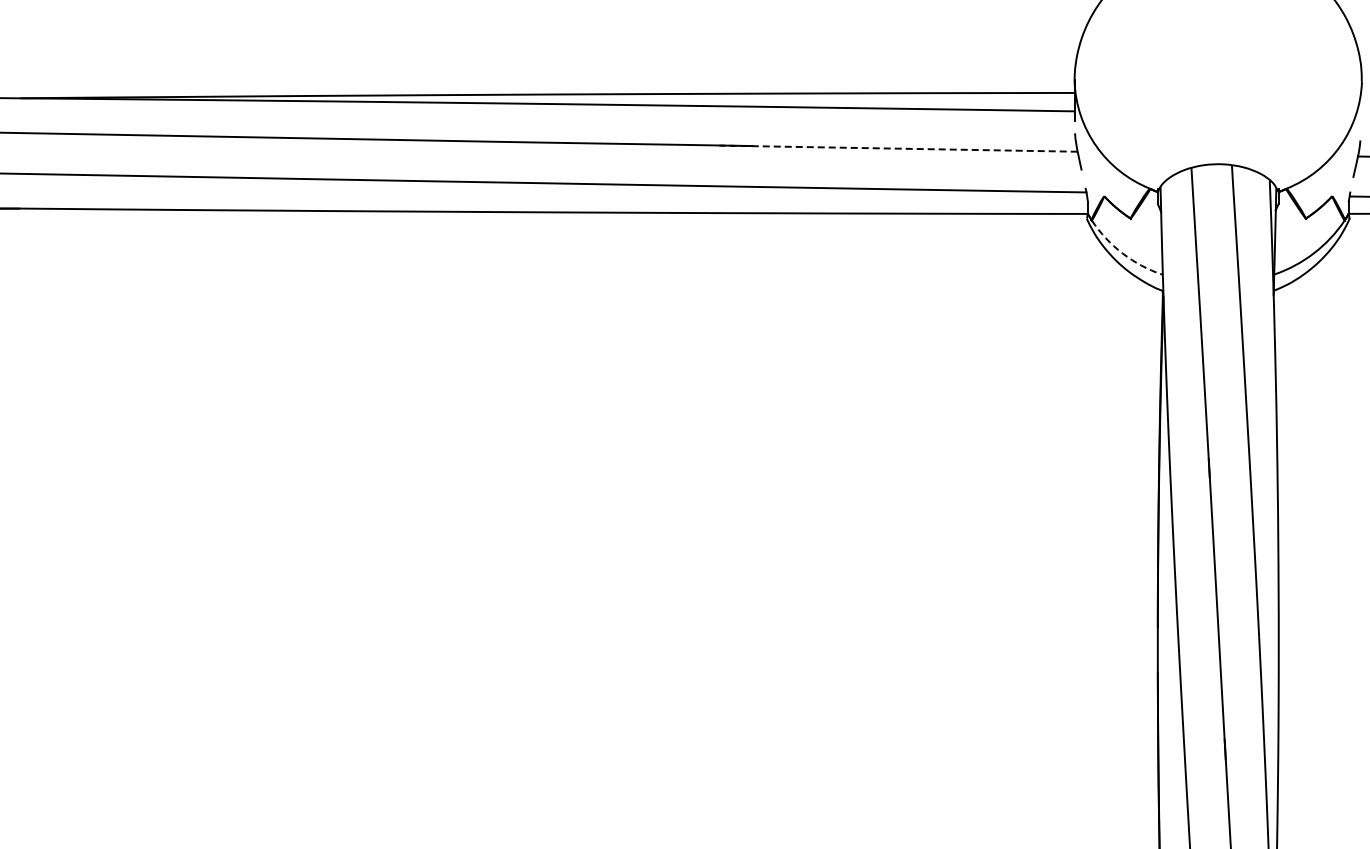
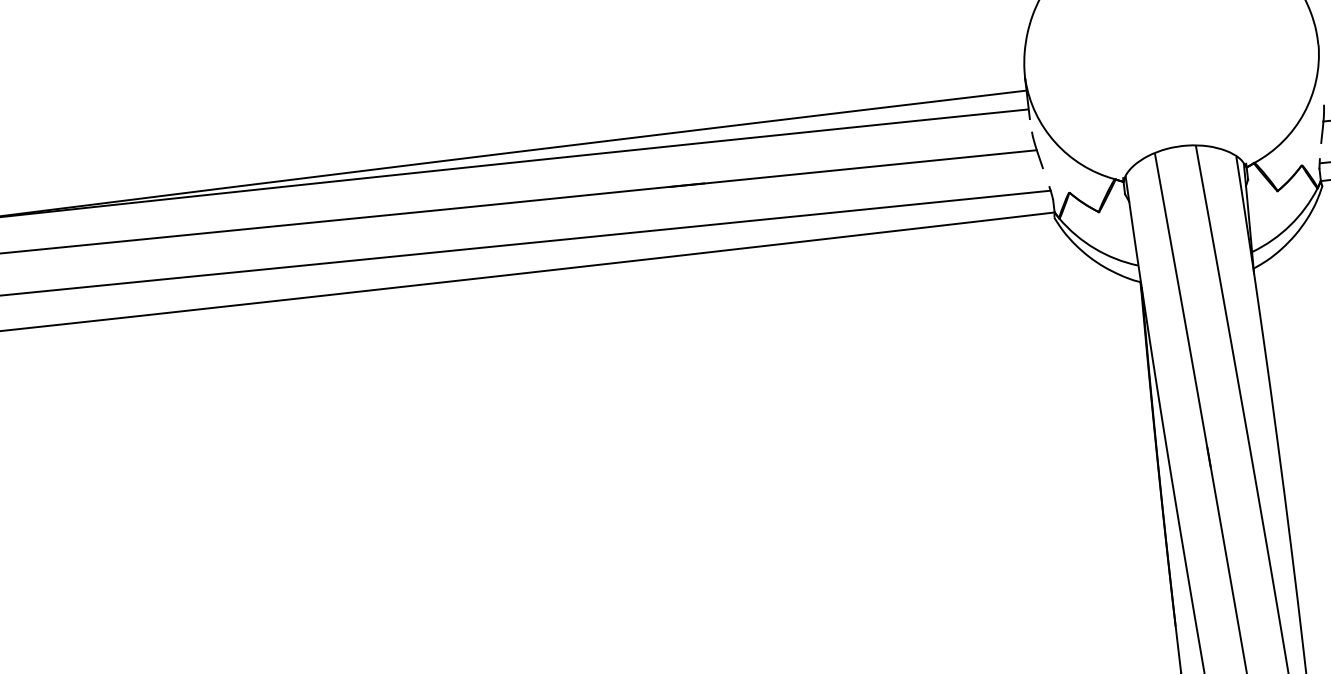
line: (898, 148) -> (853, 168), dashed -> solid
arc: (1122, 253) -> (1094, 248), dashed -> solid

